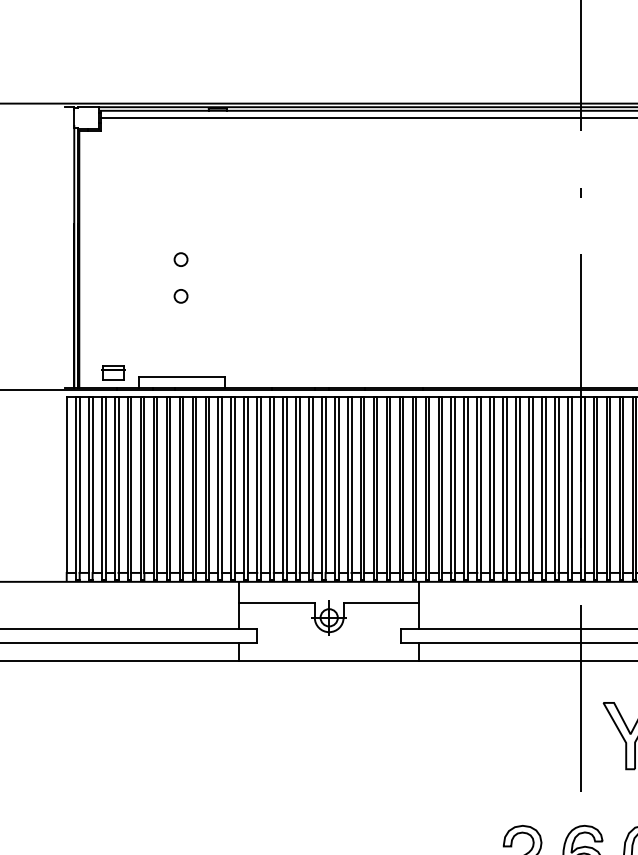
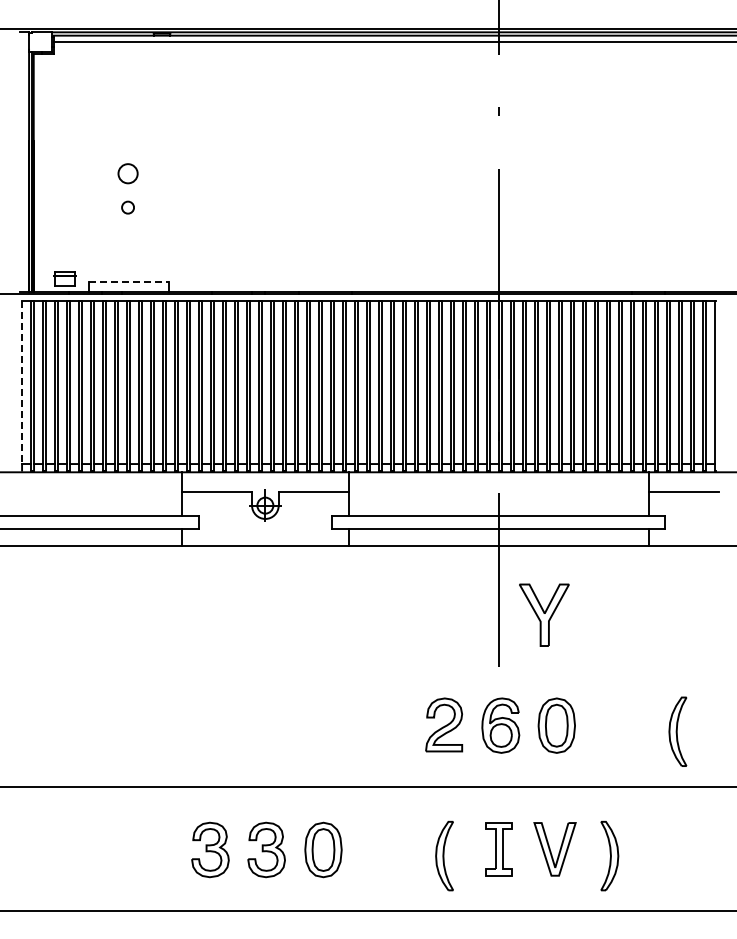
circle: (180, 259) -> (127, 173), size x1.6
line: (181, 377) -> (128, 282), solid -> dashed
line: (67, 484) -> (22, 382), solid -> dashed

